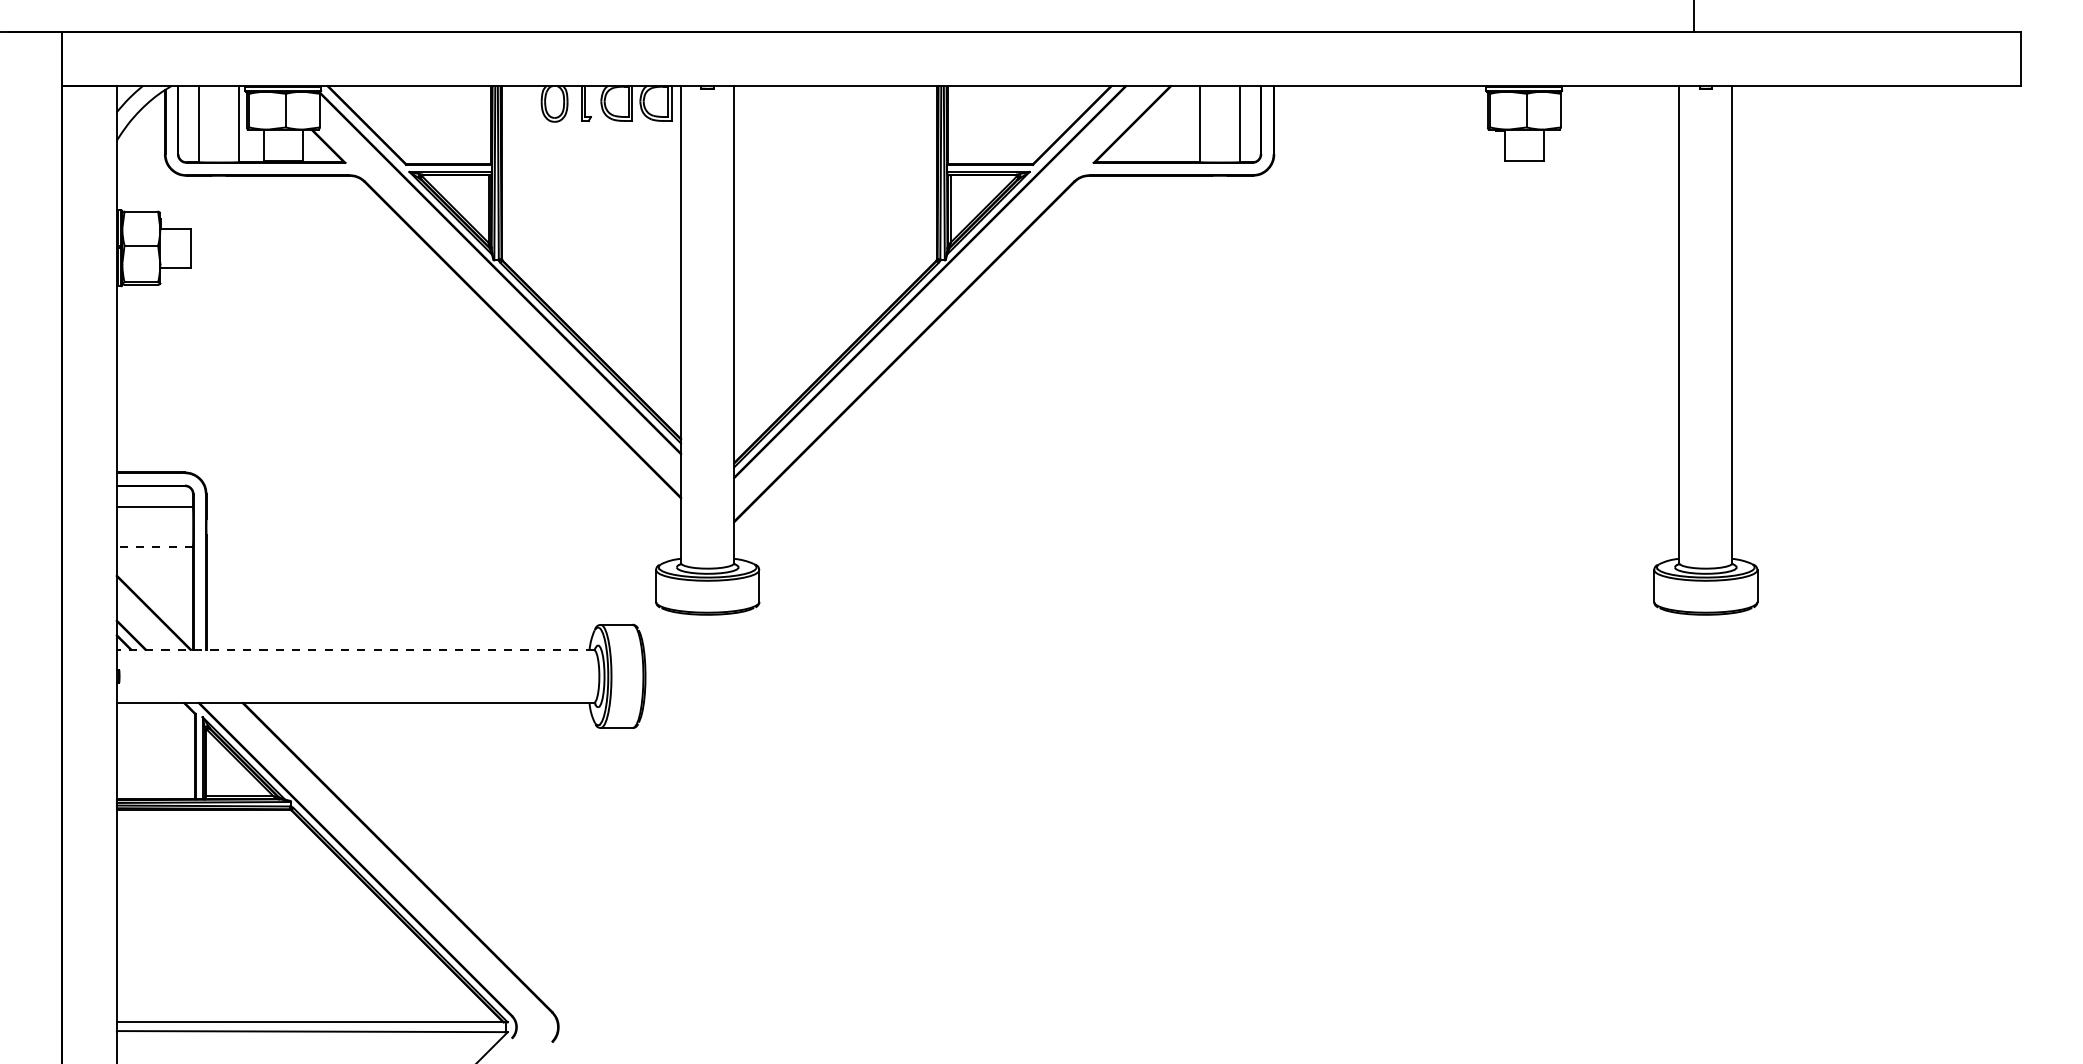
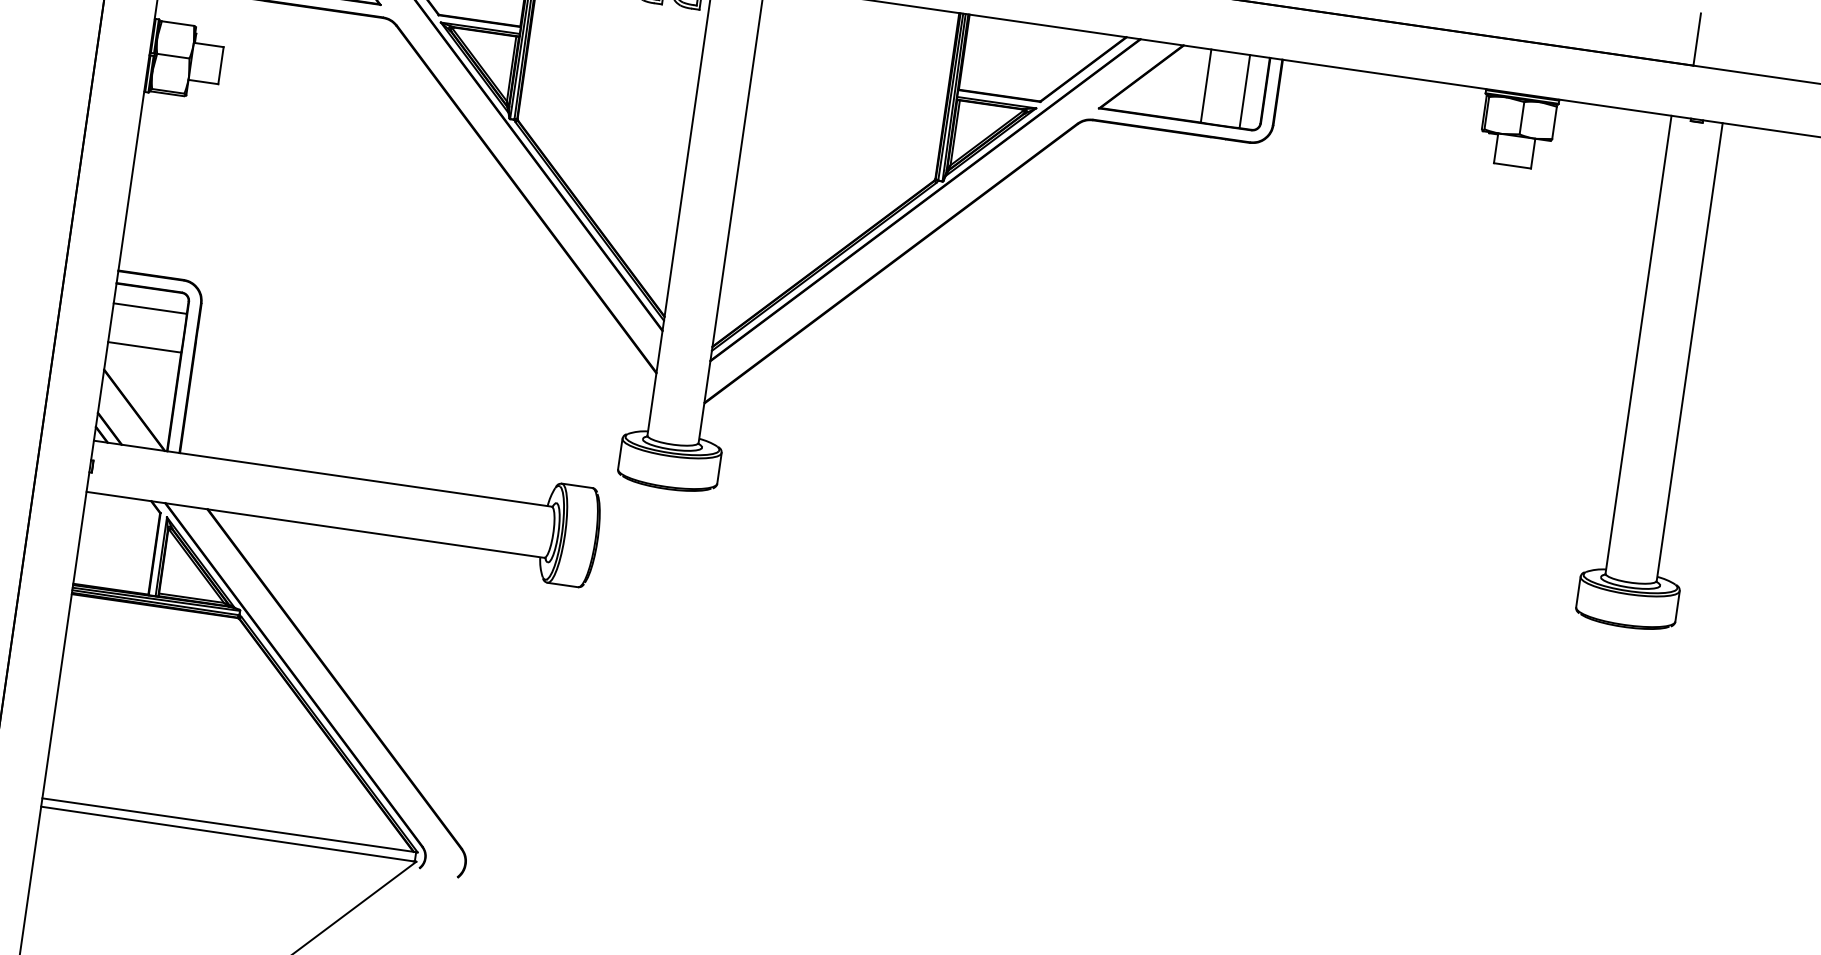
line: (154, 547) -> (144, 347), dashed -> solid
line: (354, 649) -> (322, 473), dashed -> solid

